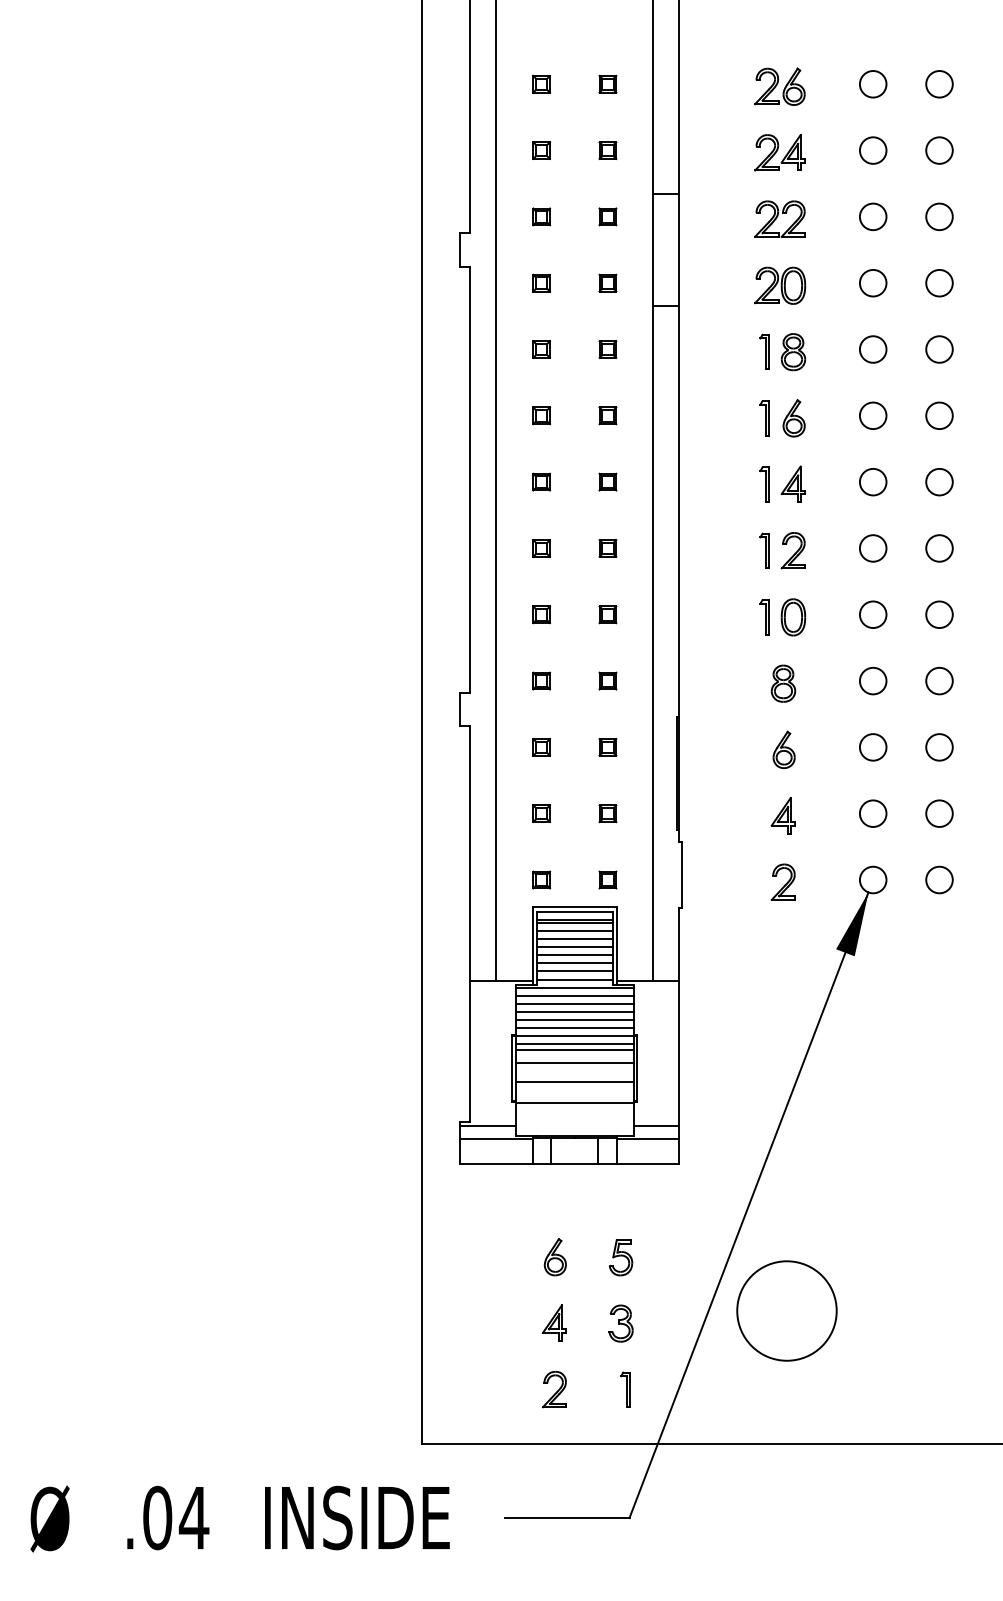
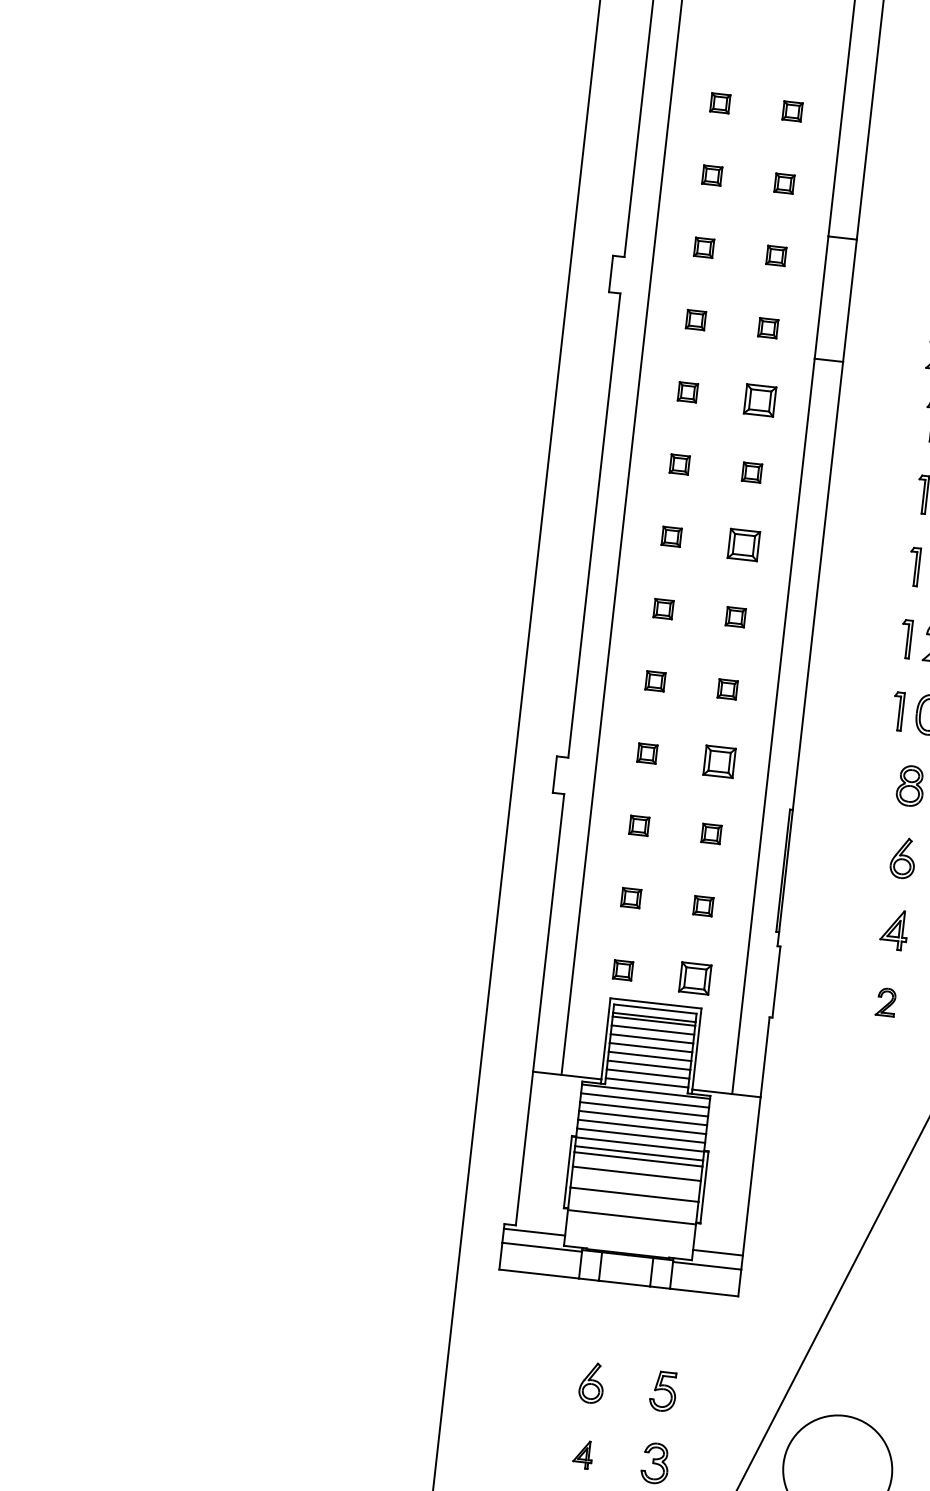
part: (607, 349) -> (759, 400), size x1.6
part: (607, 481) -> (743, 544), size x1.6
part: (607, 680) -> (719, 761), size x1.6
part: (607, 879) -> (694, 977), size x1.6
part: (782, 881) -> (885, 1001), size x0.7
part: (554, 1322) -> (583, 1454), size x0.7

